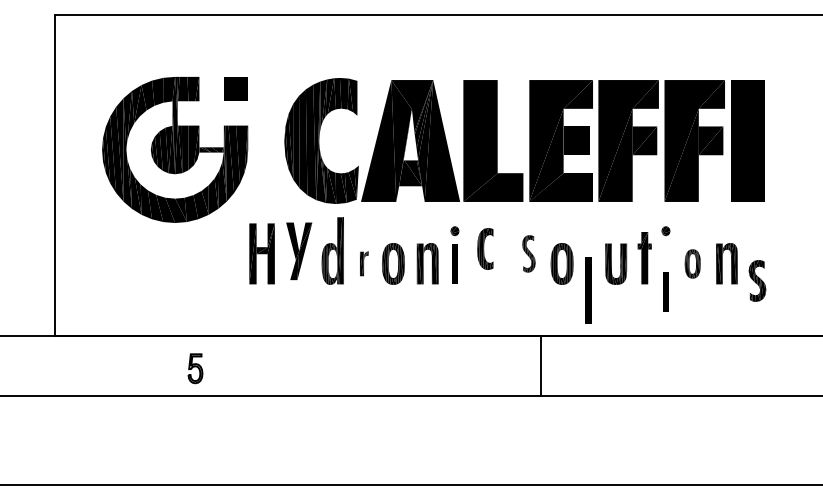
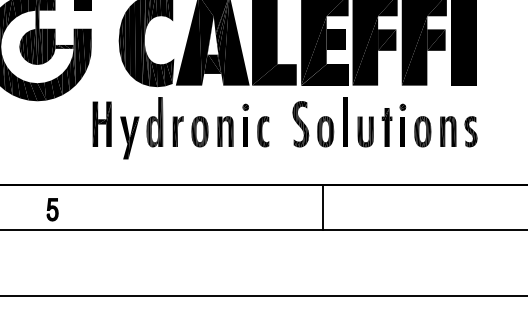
part: (485, 248) -> (263, 131), moved
part: (299, 251) -> (130, 138), moved
part: (528, 253) -> (300, 123), size x1.67
part: (364, 263) -> (178, 131), size x1.67
part: (692, 263) -> (422, 131), size x1.43
part: (757, 280) -> (471, 131), moved
part: (588, 290) -> (345, 121), moved
part: (665, 291) -> (402, 131), moved
line: (540, 365) -> (322, 207), moved

